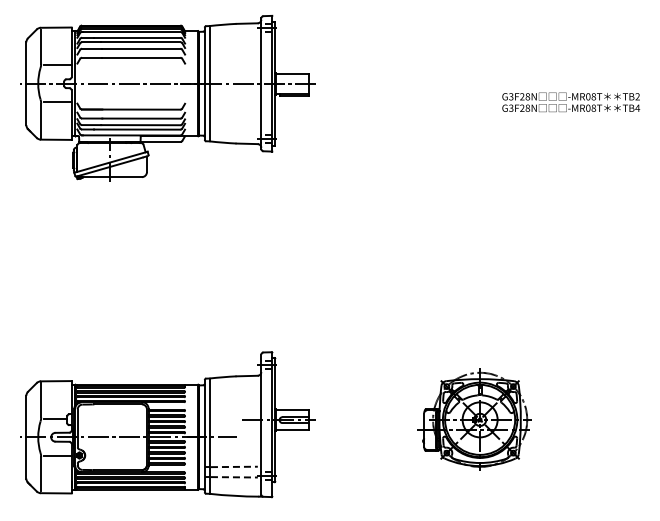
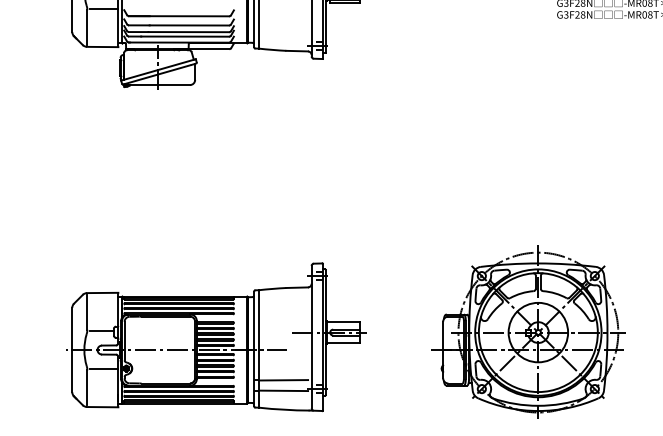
part: (474, 419) -> (528, 331), size x1.67
line: (234, 466) -> (284, 379), dashed -> solid
line: (234, 477) -> (284, 391), dashed -> solid

